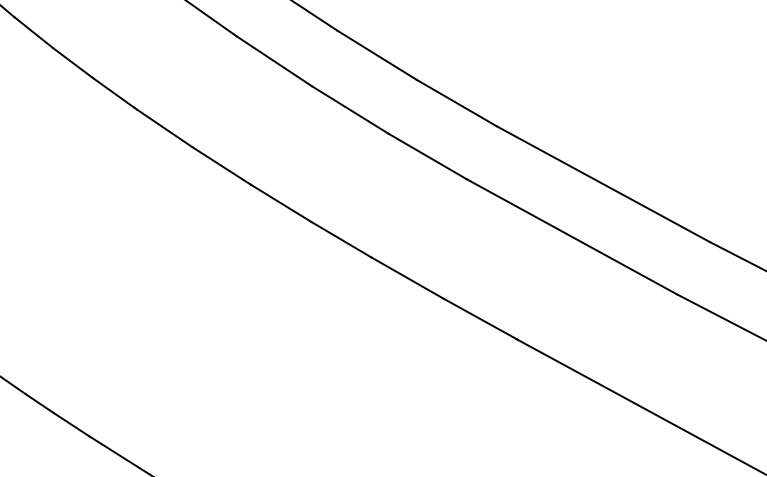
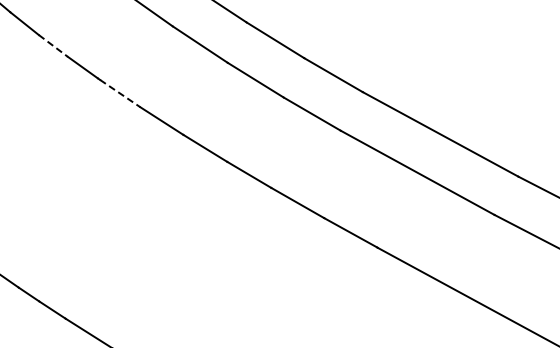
line: (73, 63) -> (53, 46), solid -> dashed
line: (165, 128) -> (120, 93), solid -> dashed

